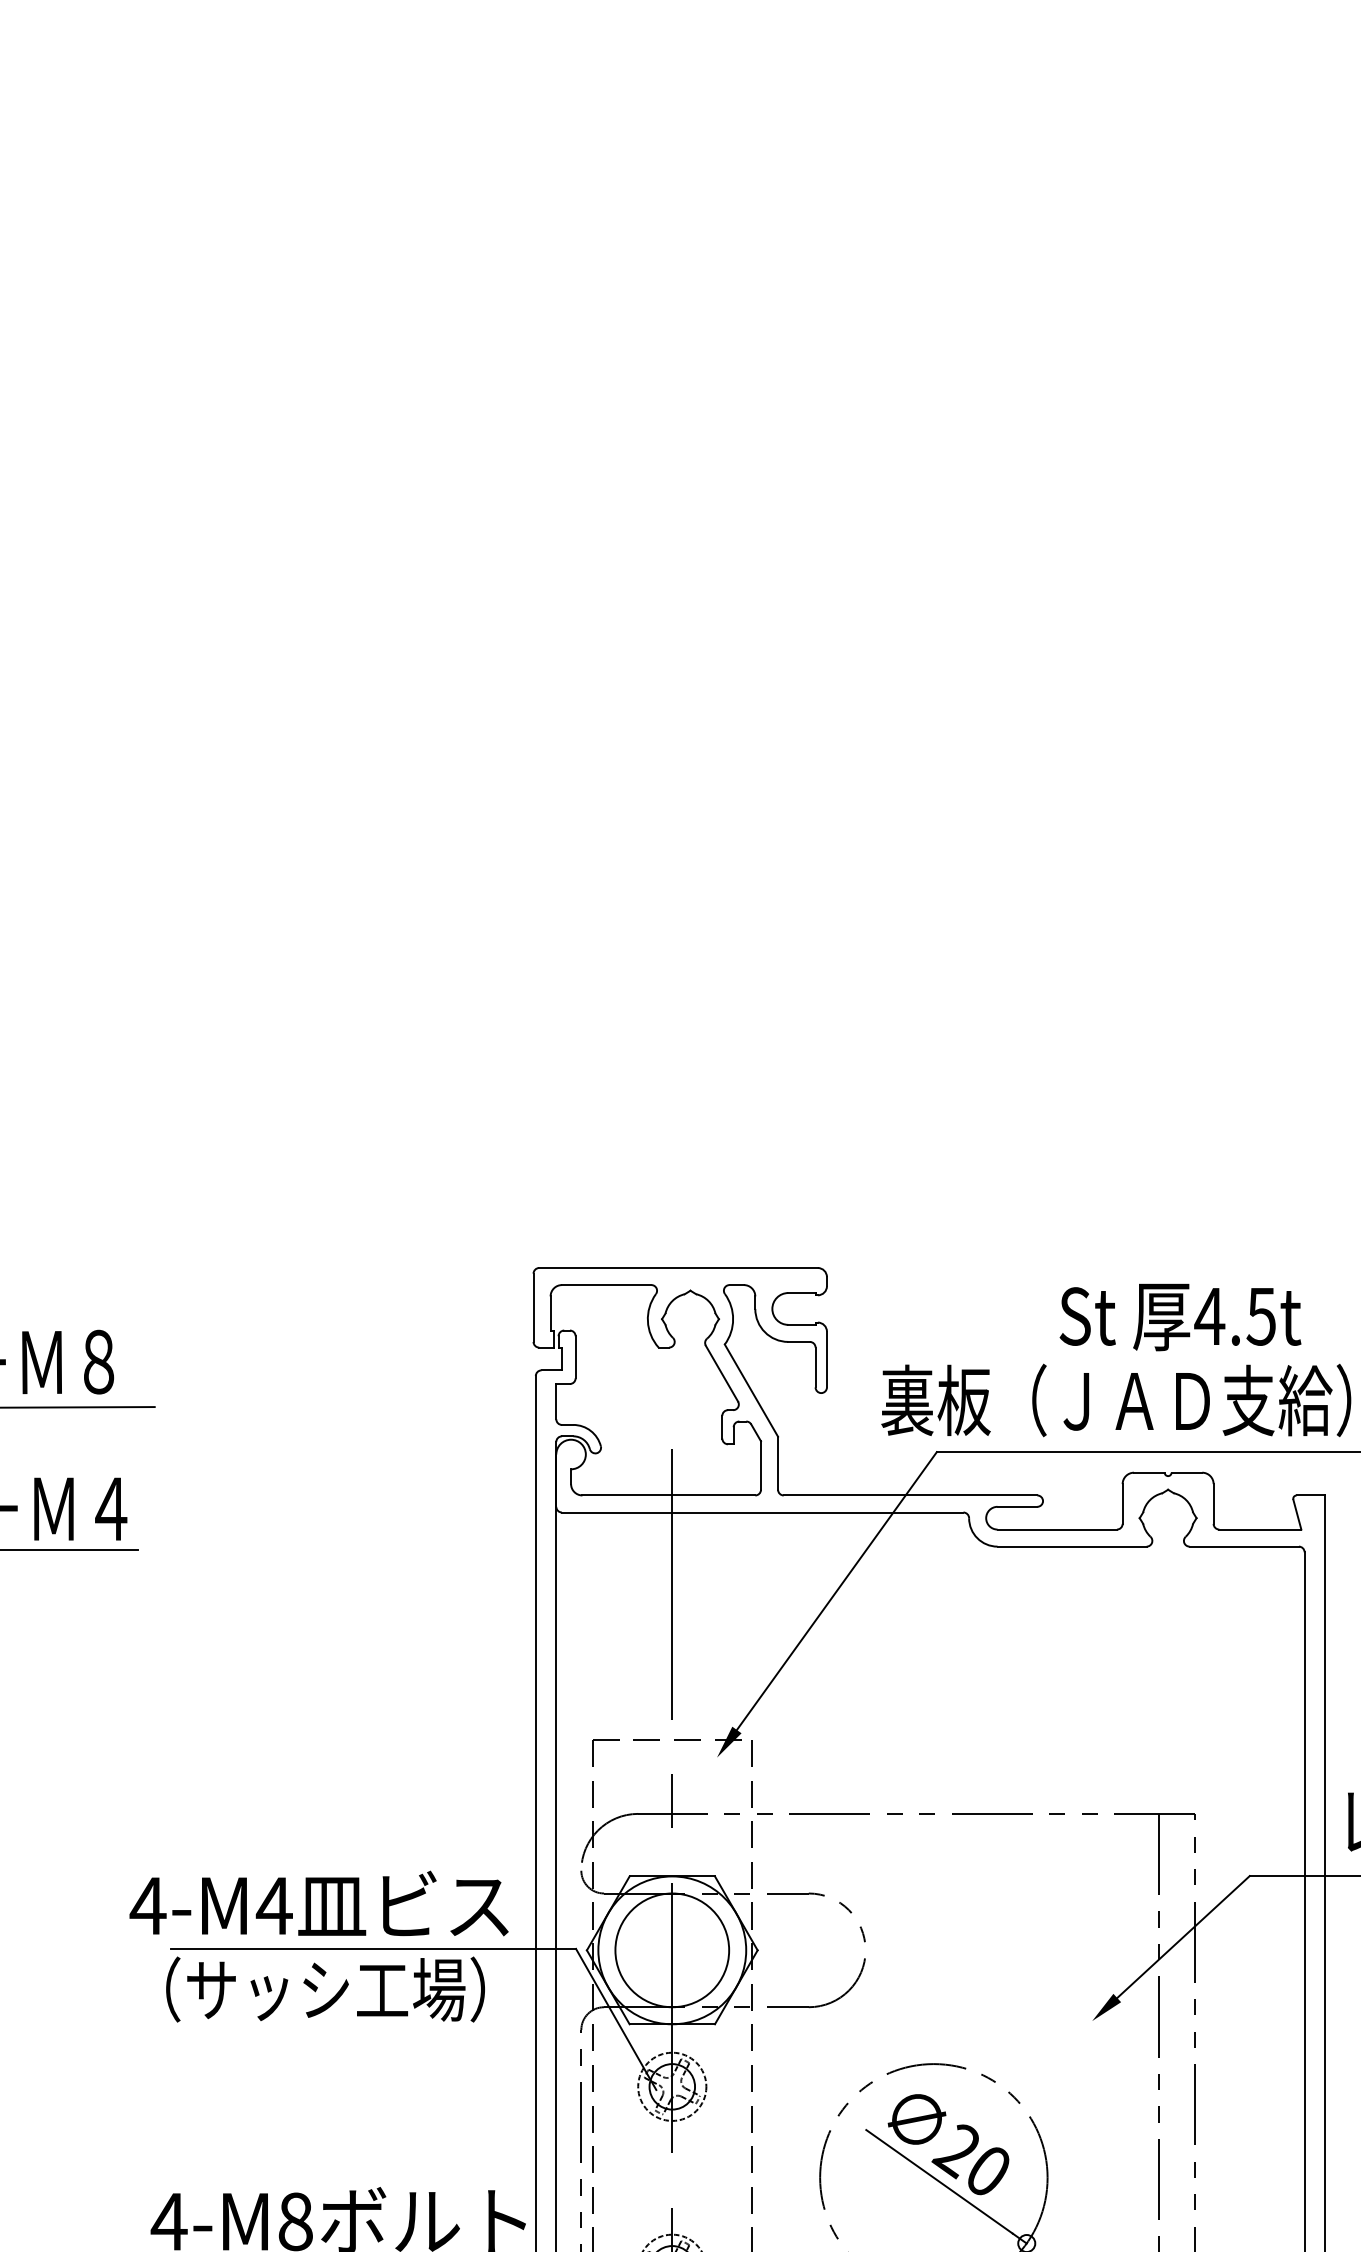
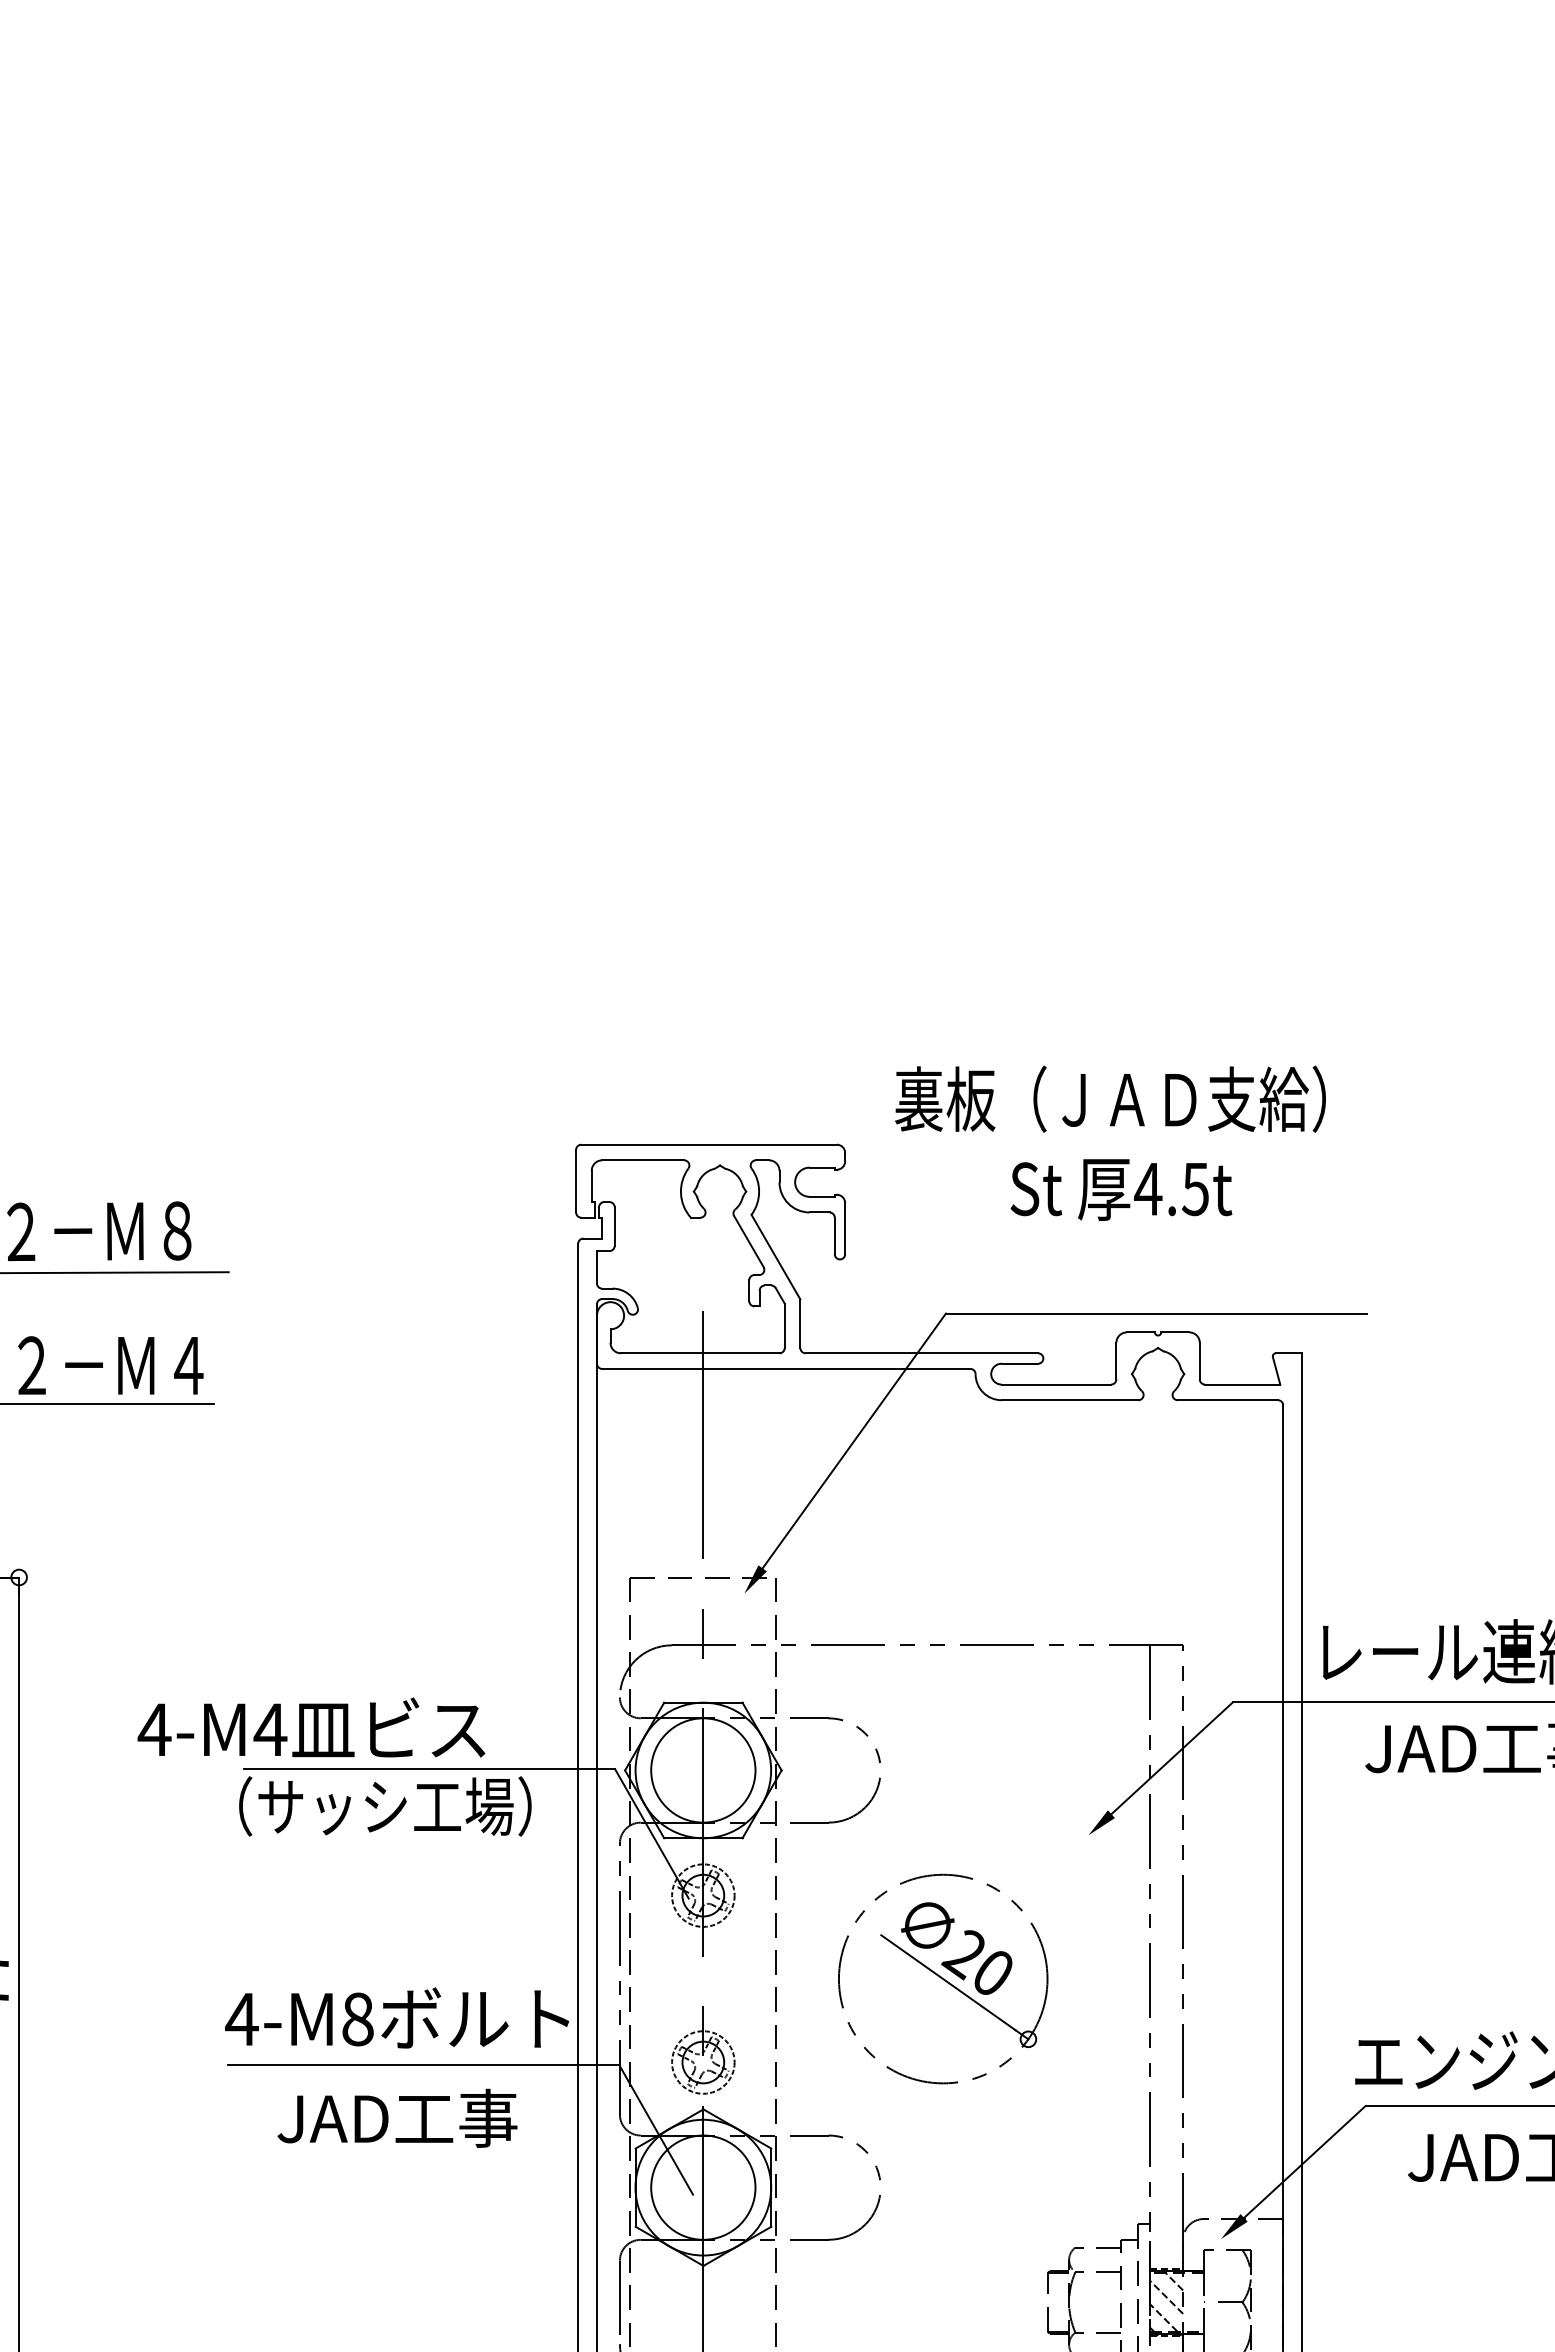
text: (1180, 1316) -> (1121, 1189), moved
text: (1116, 1399) -> (1110, 1098), moved
text: (319, 1903) -> (311, 1727), moved

